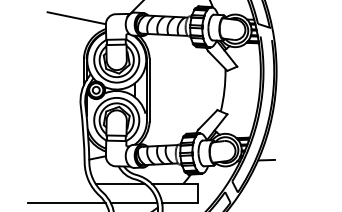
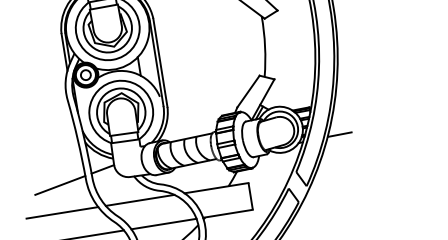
line: (65, 164) -> (59, 185), added
line: (64, 183) -> (62, 212), added

